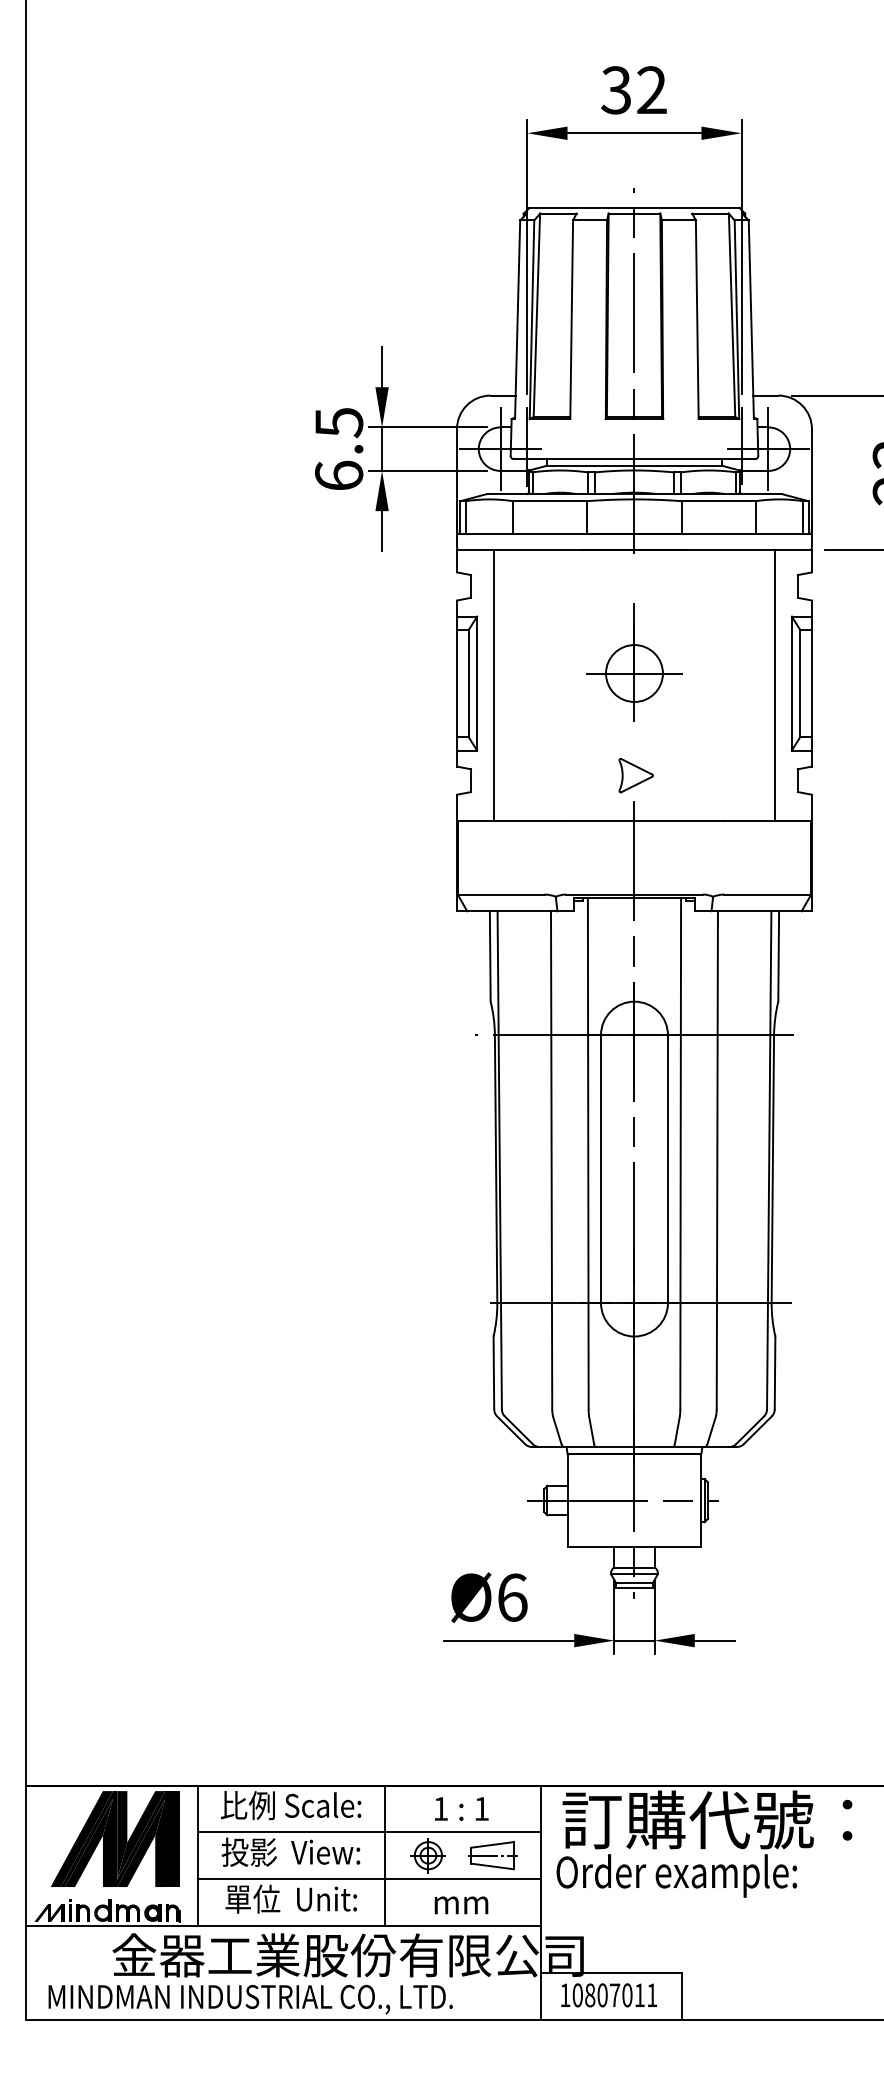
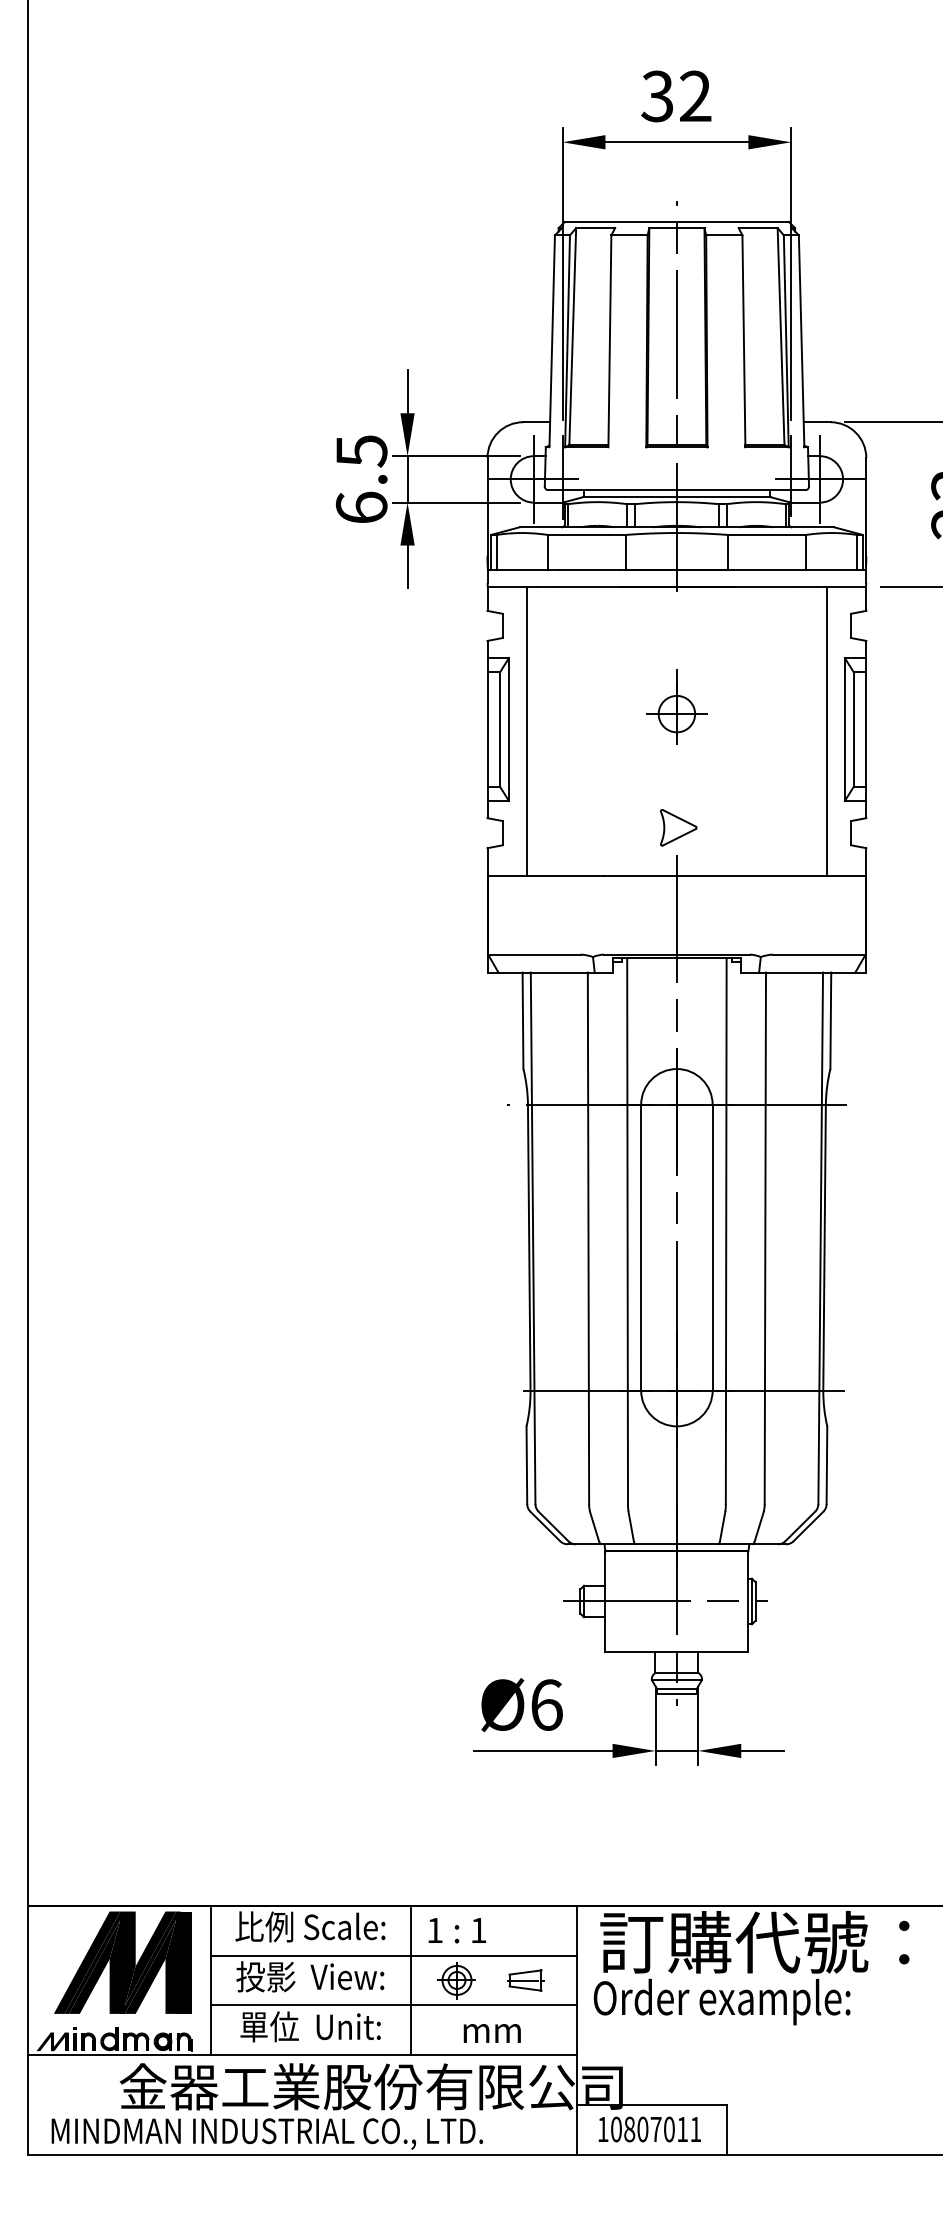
part: (634, 662) -> (676, 707), size x0.6
text: (461, 1808) -> (457, 1930), moved
part: (492, 1855) -> (525, 1980), size x0.7

